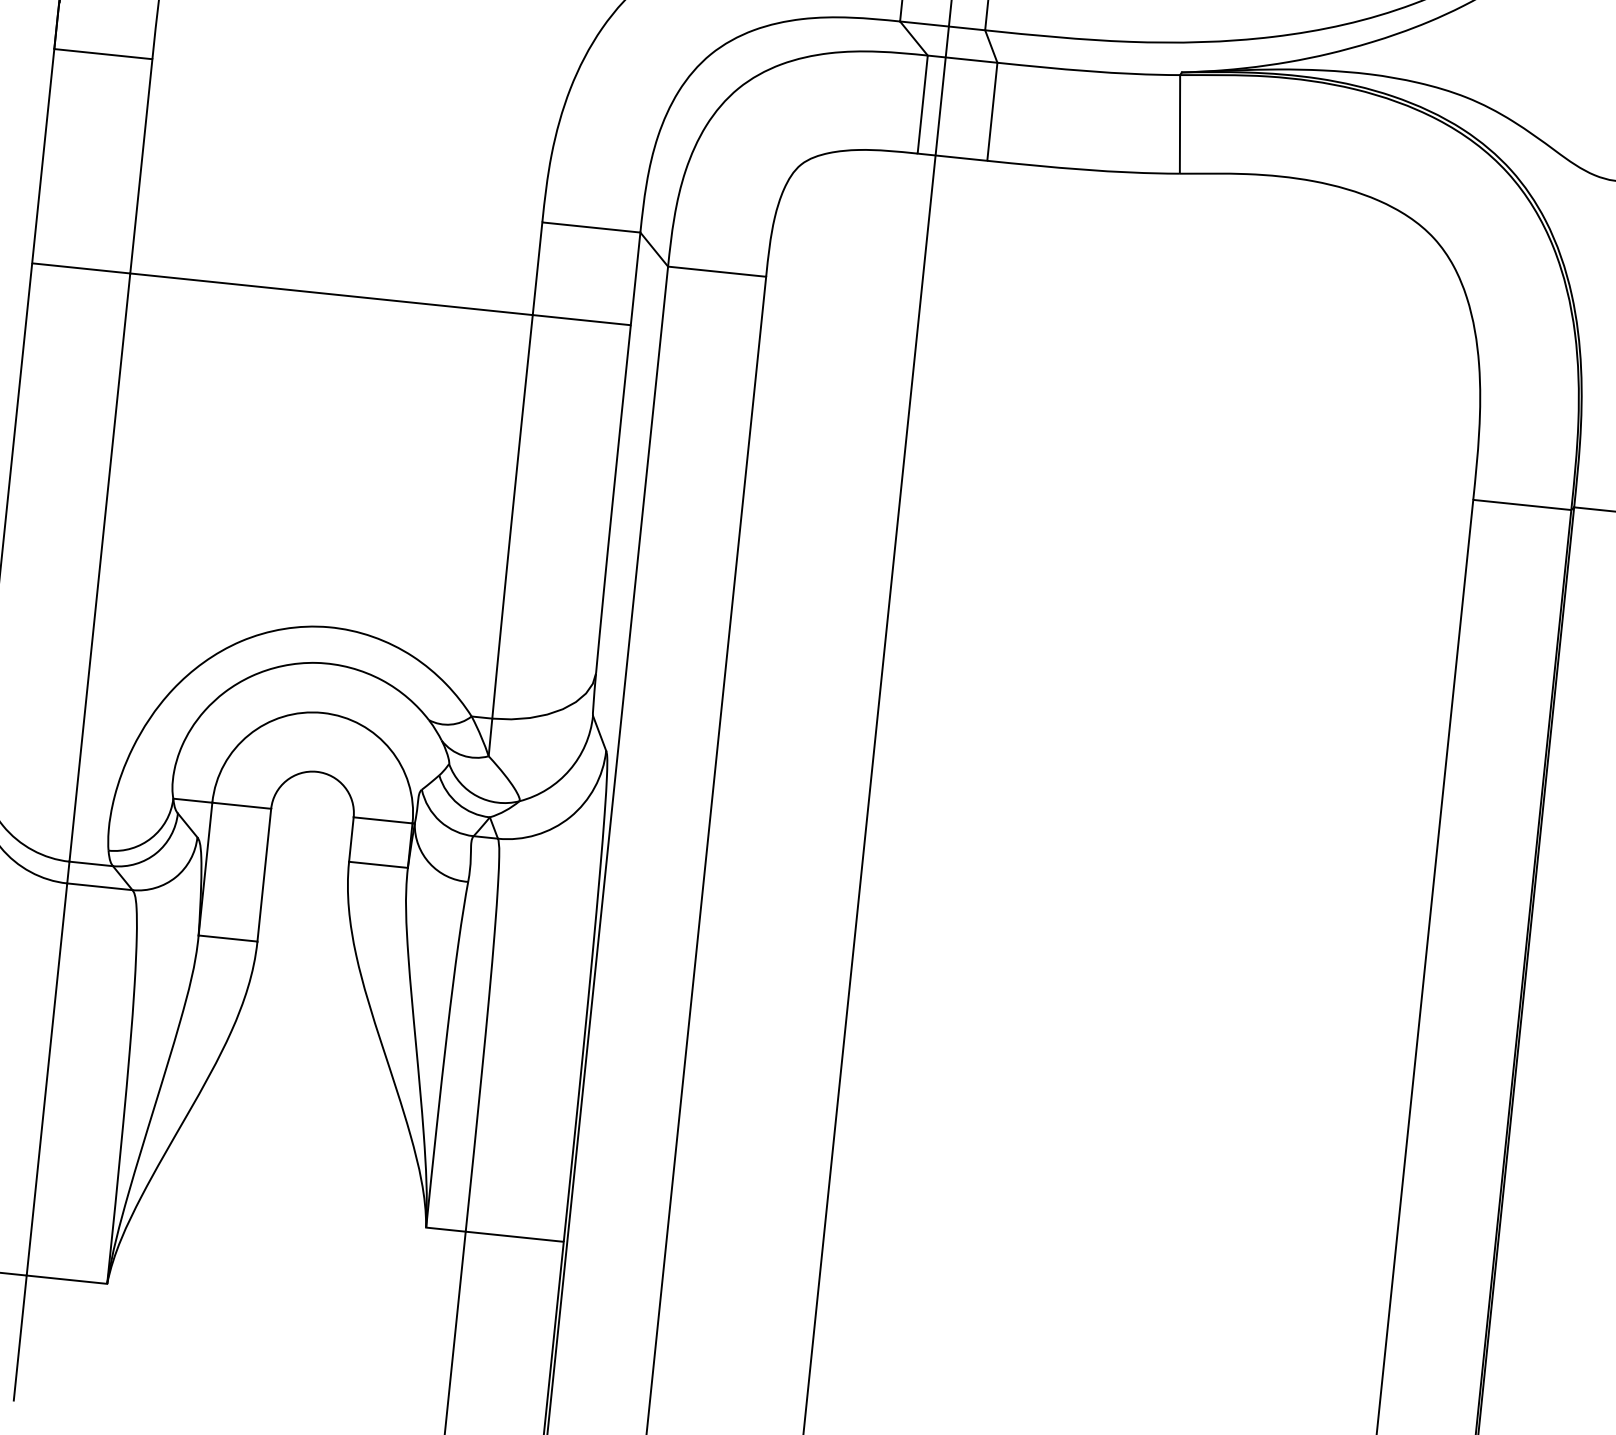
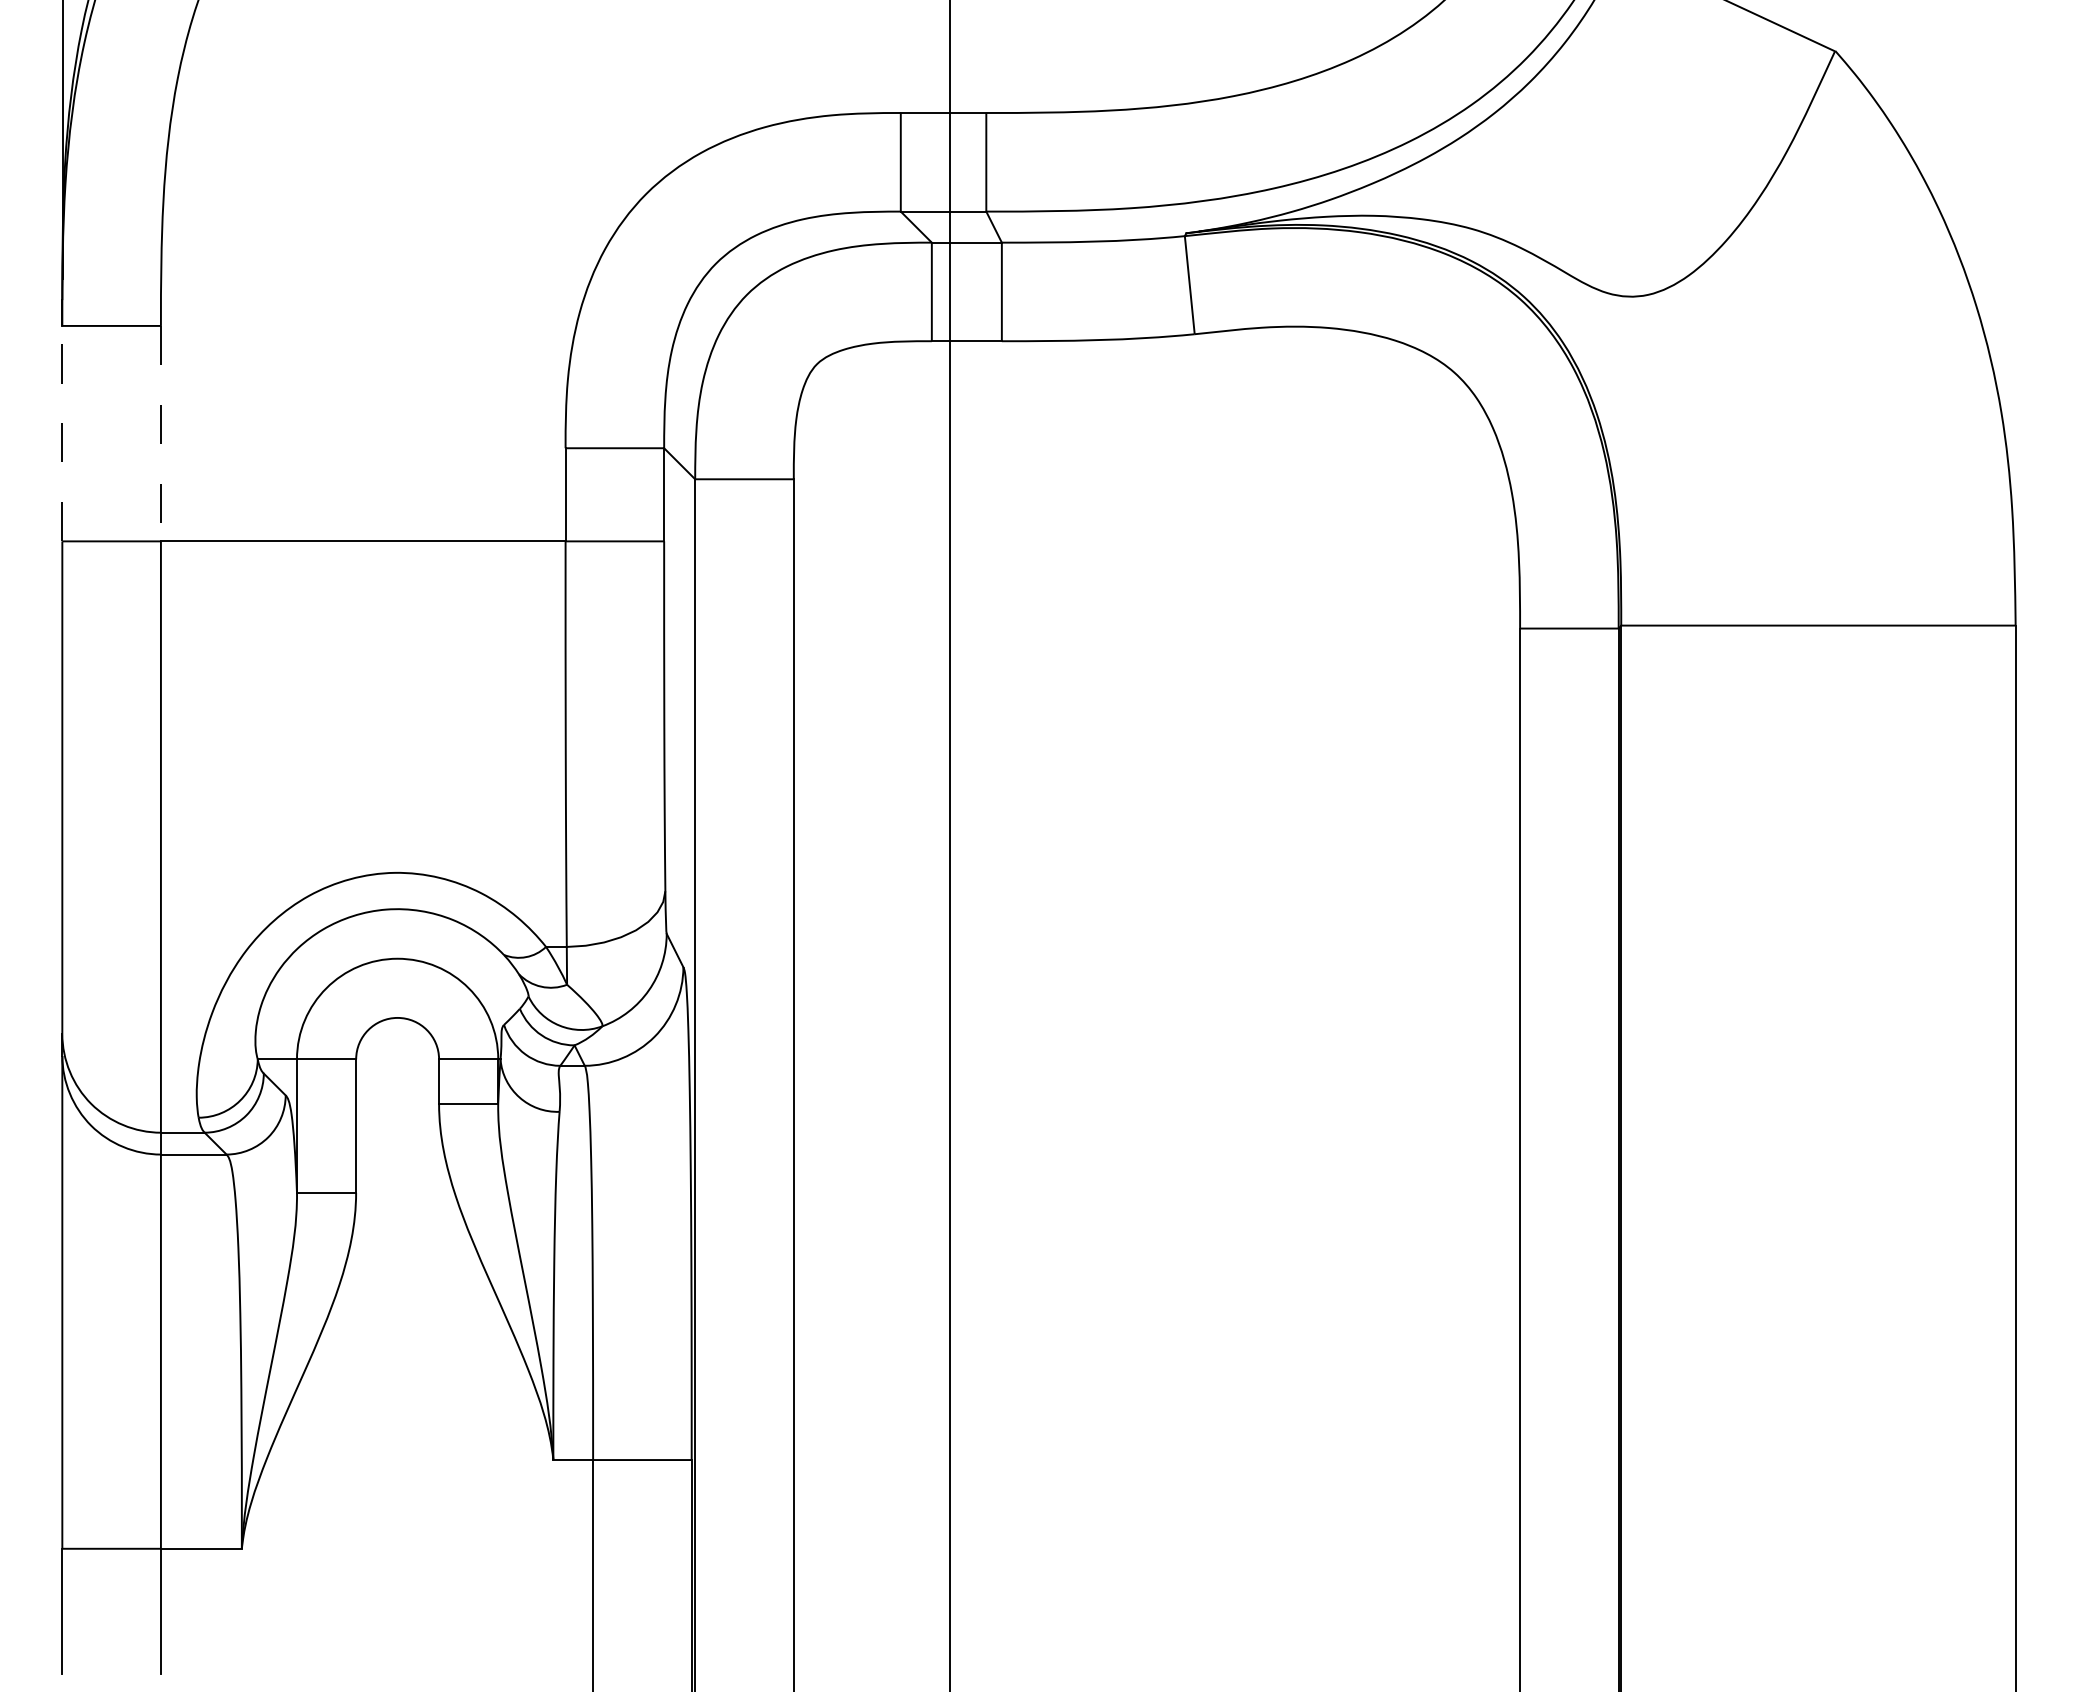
line: (43, 156) -> (62, 433), solid -> dashed
line: (140, 166) -> (160, 433), solid -> dashed

